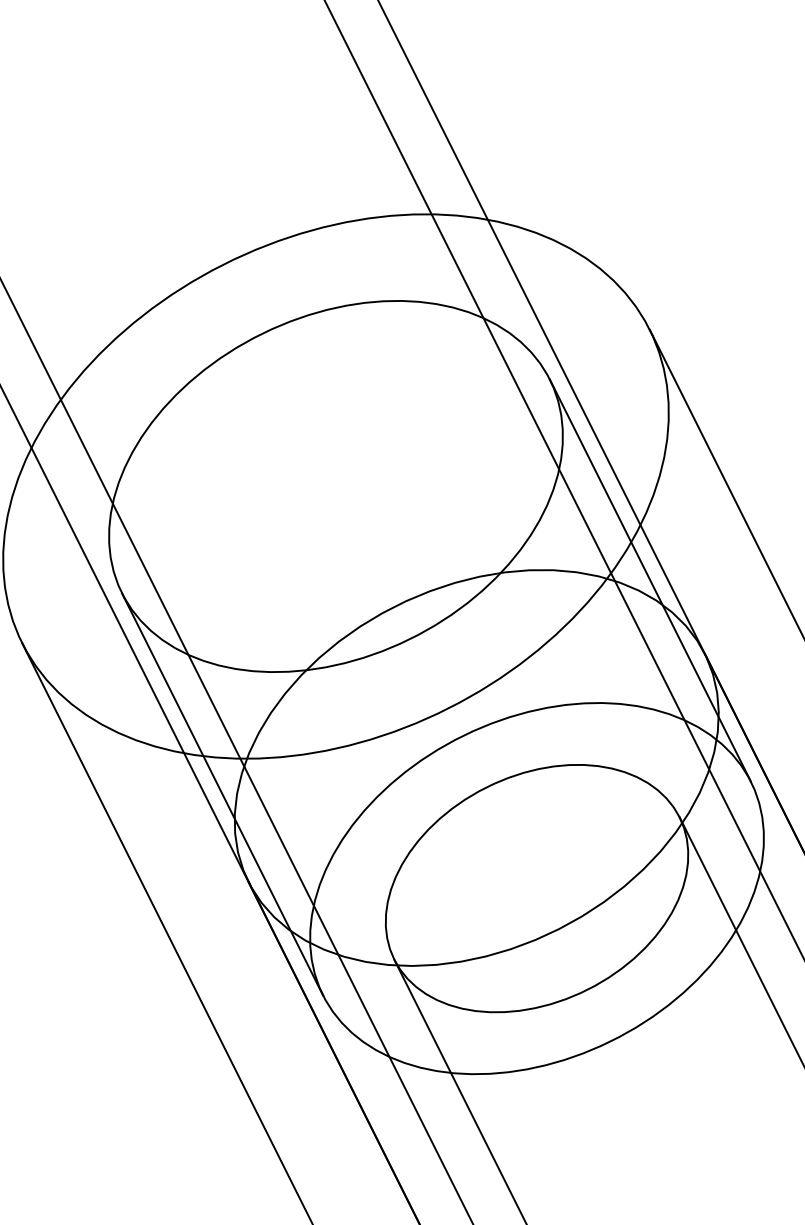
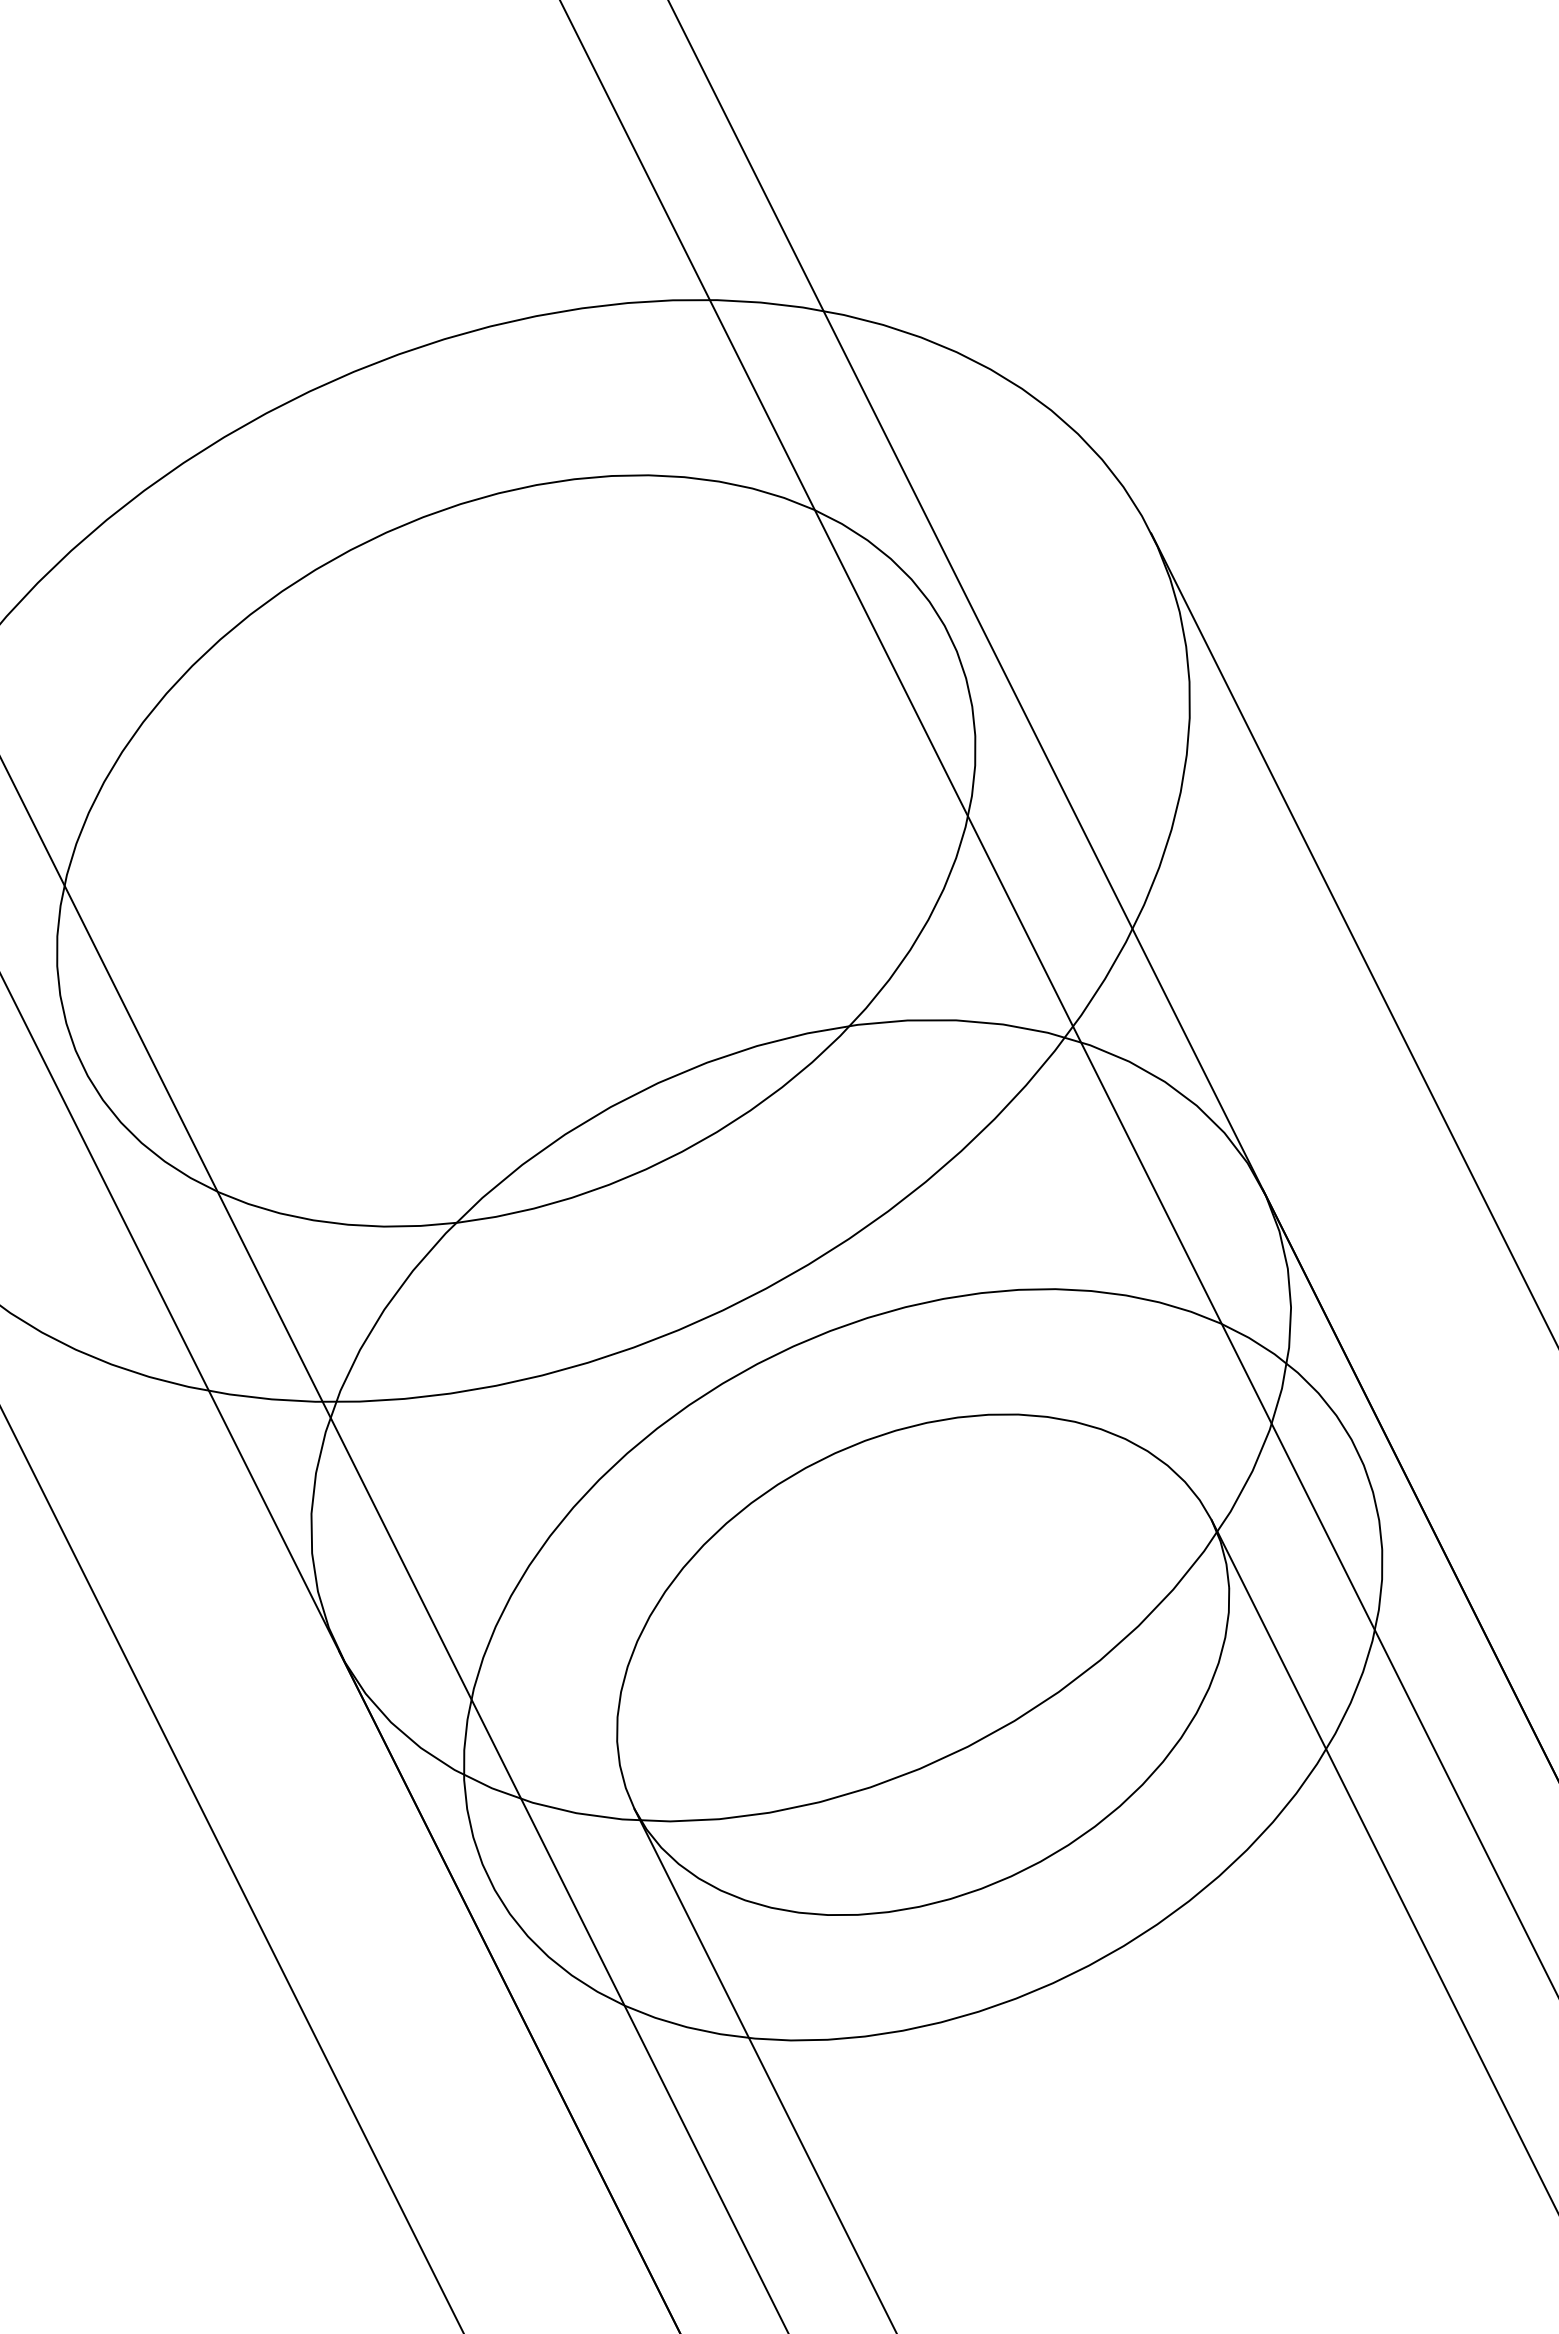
line: (649, 580) -> (1150, 1041), removed
line: (222, 794) -> (286, 1474), removed

